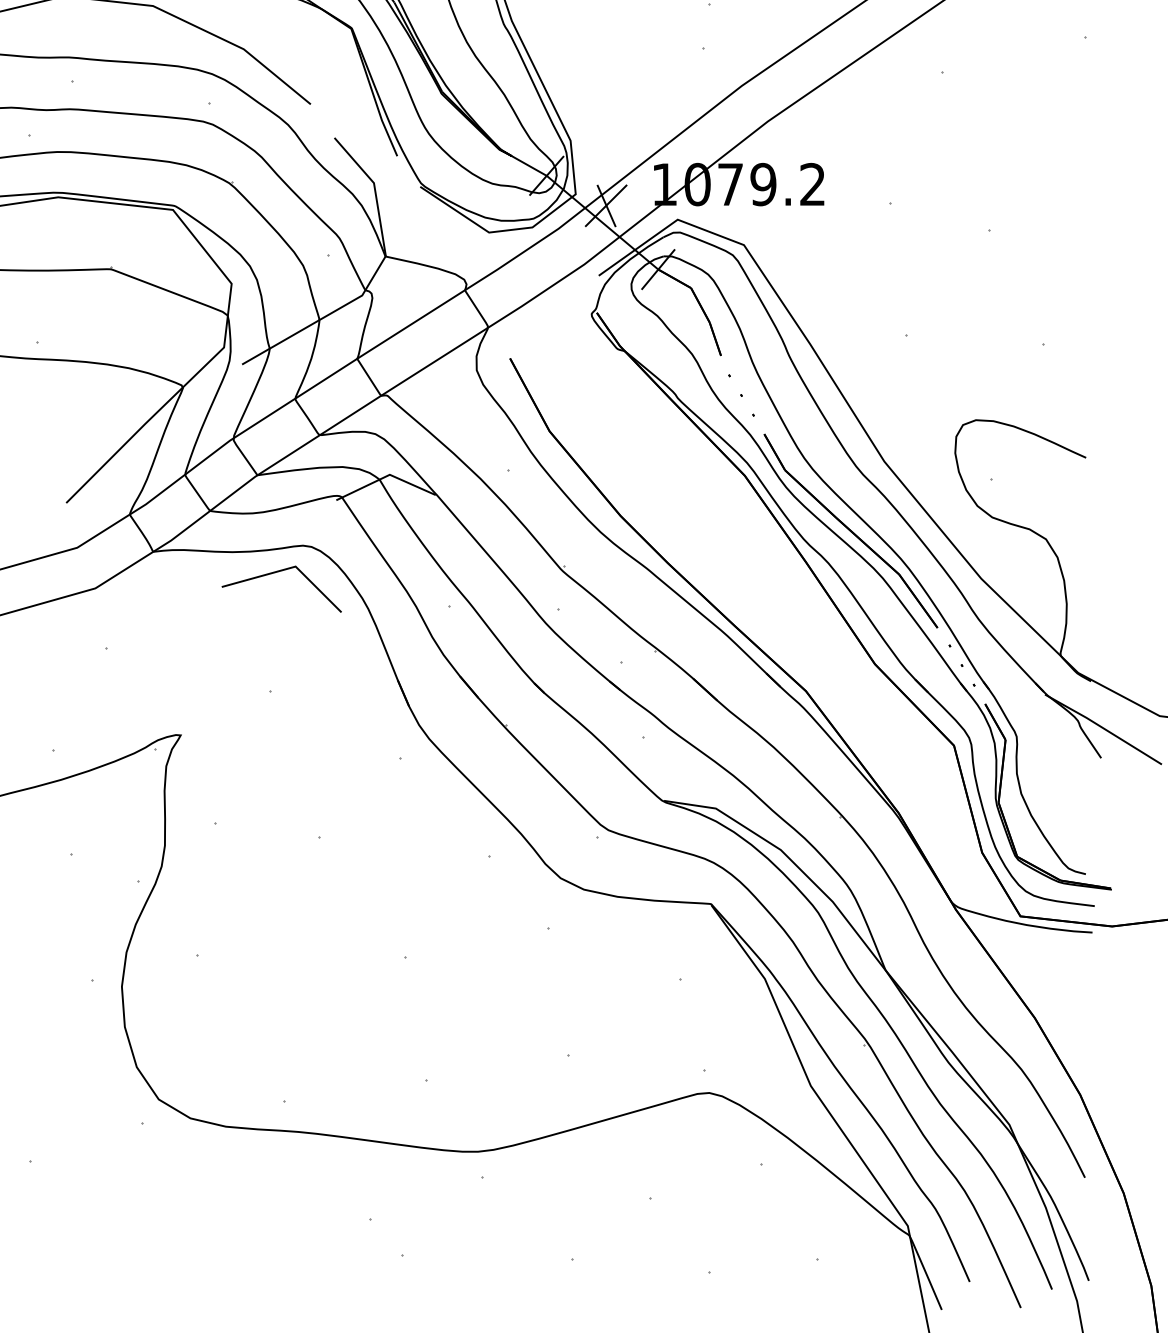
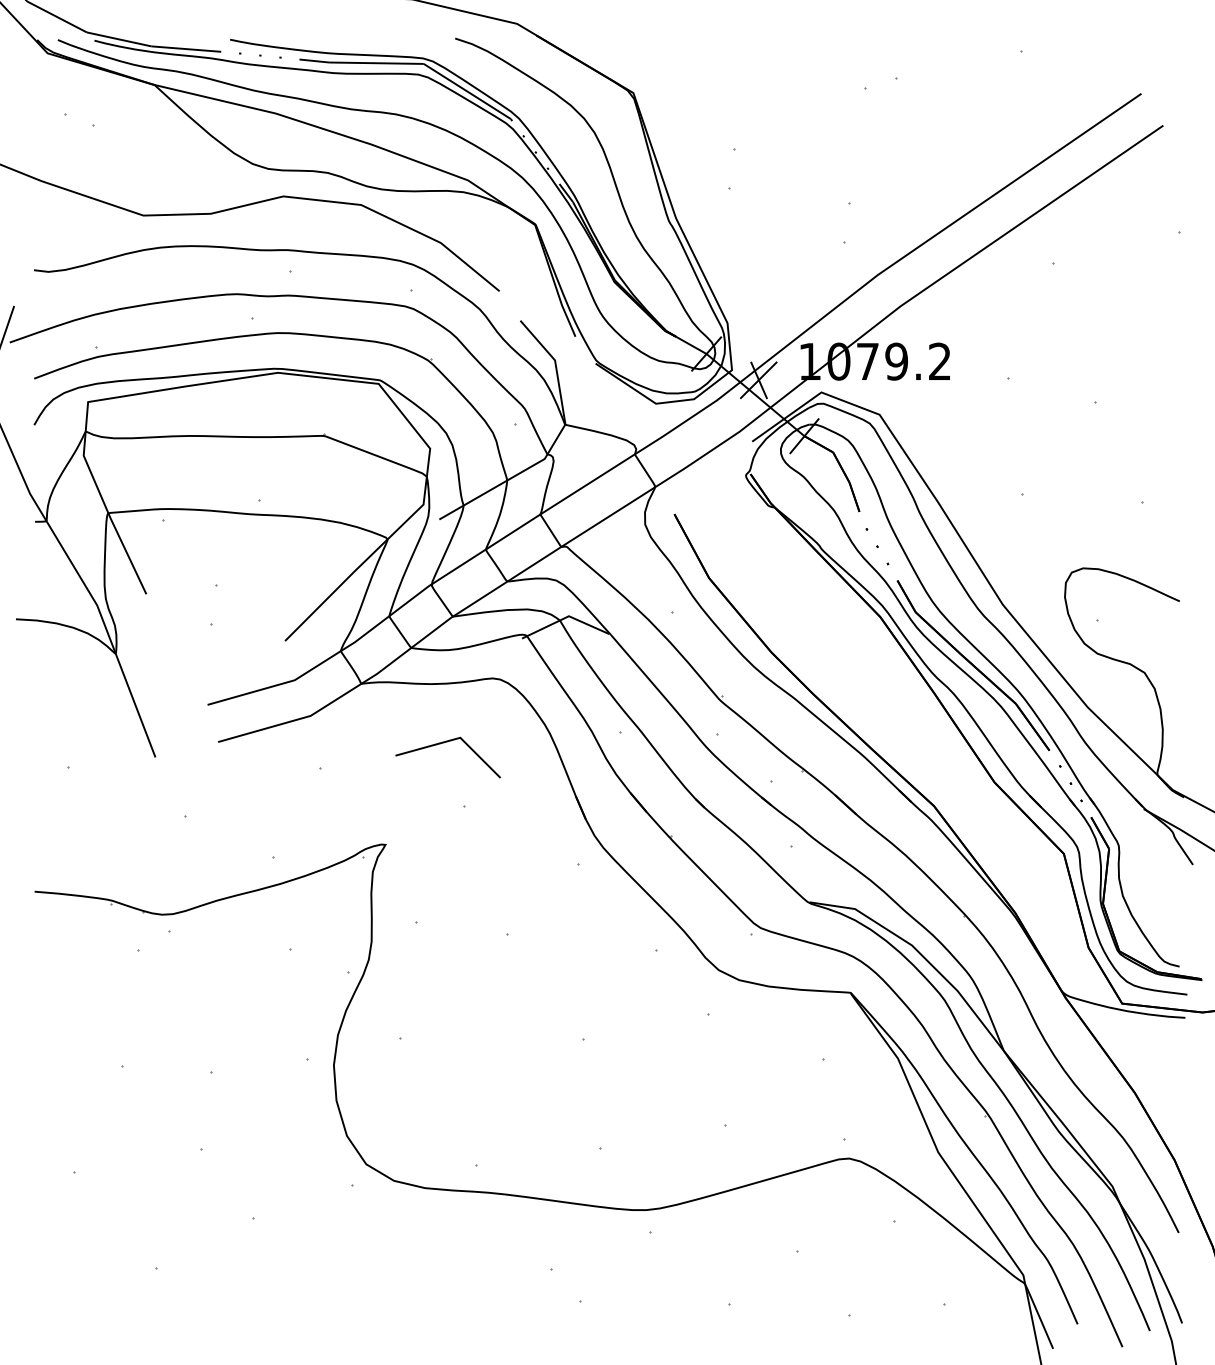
line: (277, 573) -> (444, 743), moved

